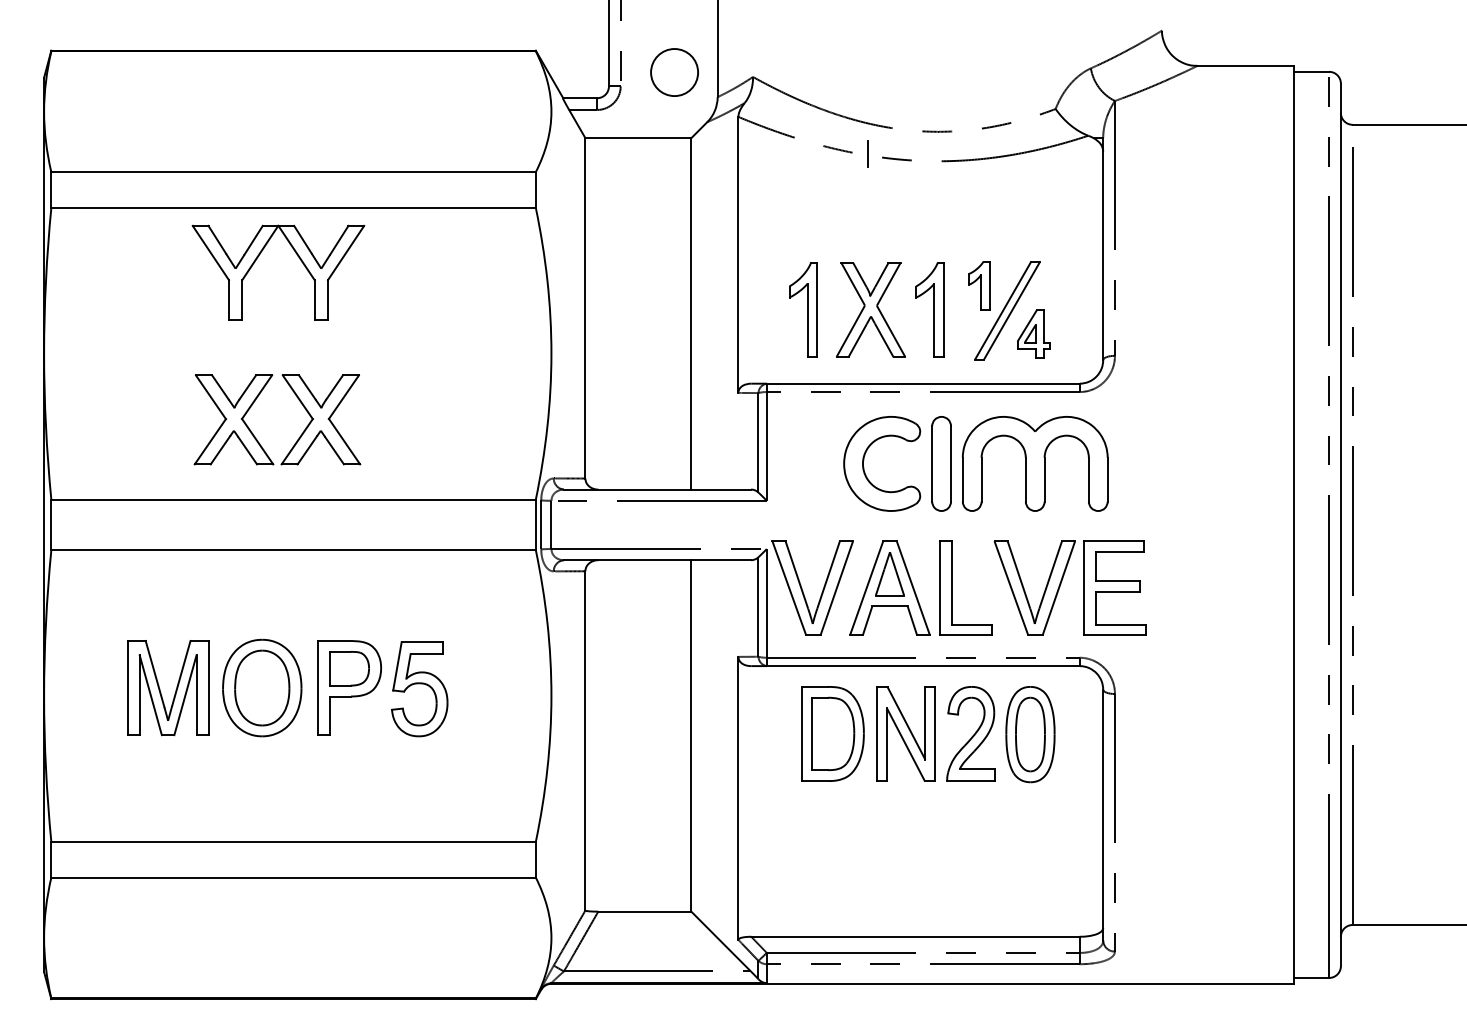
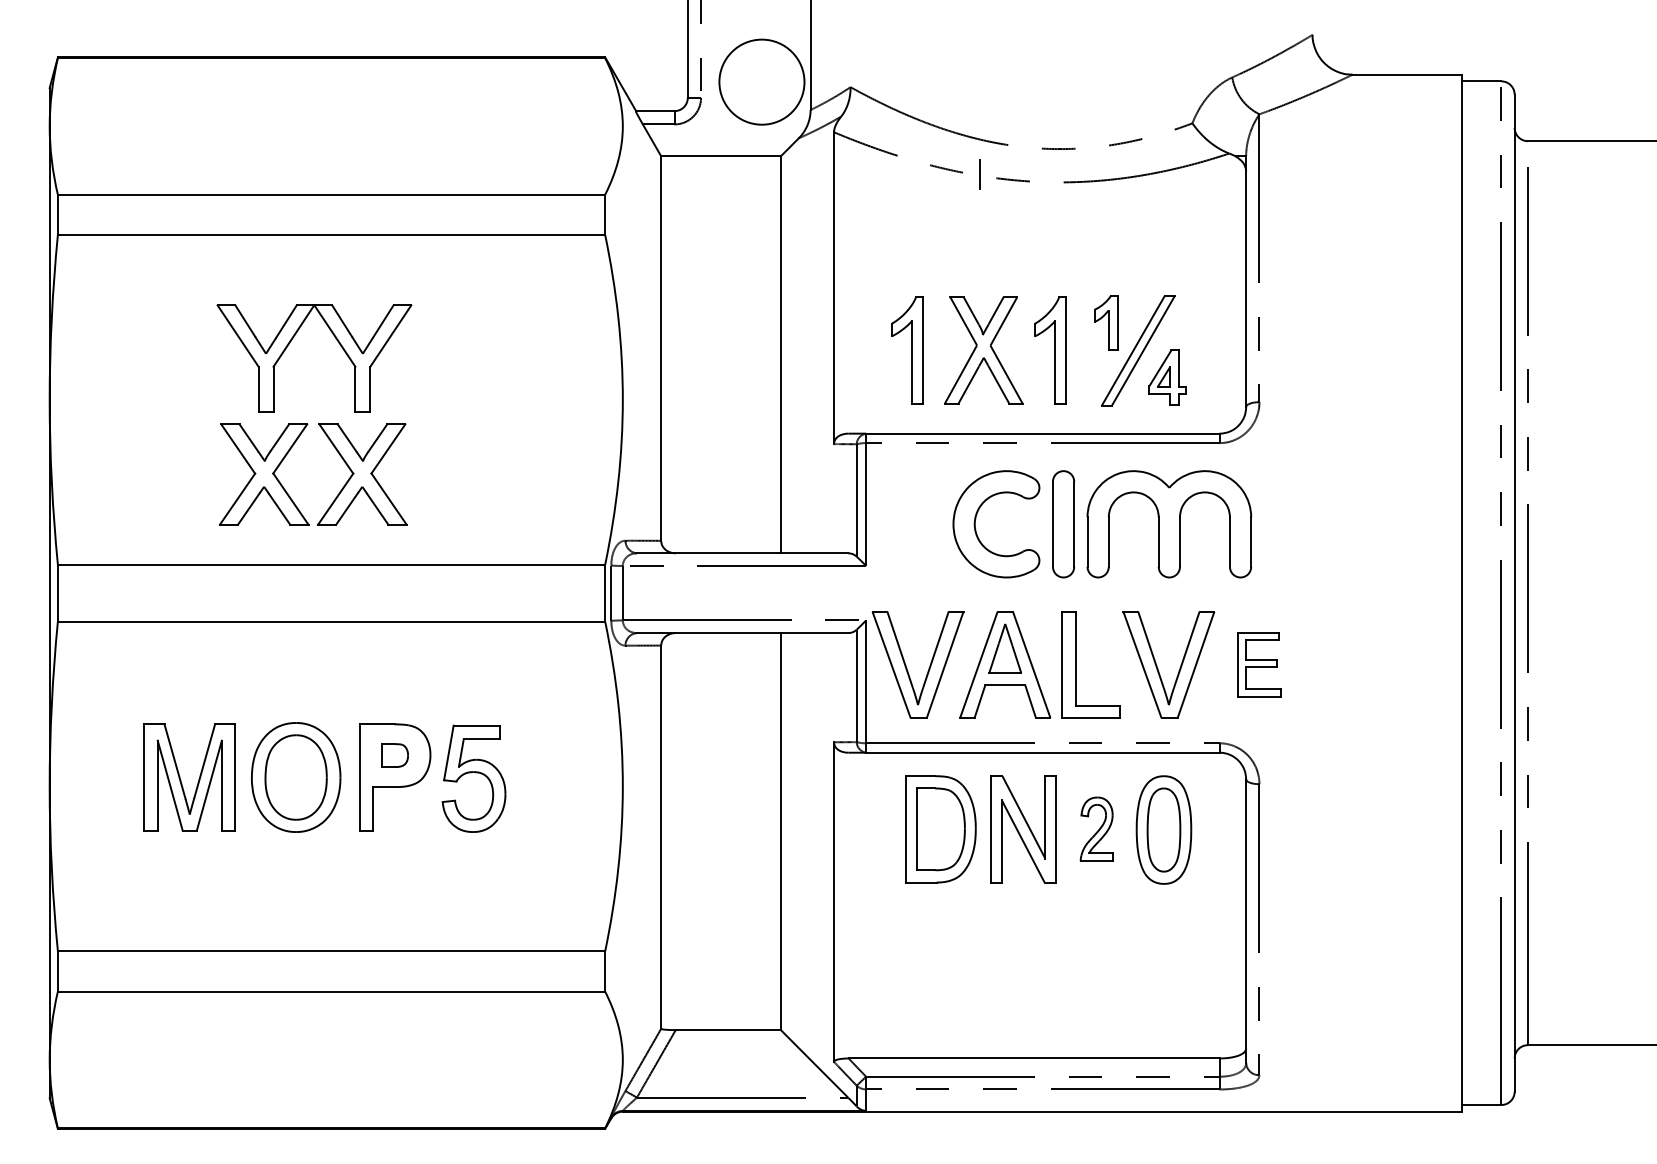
circle: (674, 71) -> (761, 81), size x1.6
part: (257, 259) -> (290, 343), moved
part: (1115, 588) -> (1259, 664), size x0.6
part: (349, 668) -> (394, 755), size x0.6
part: (970, 734) -> (1096, 829), size x0.6

